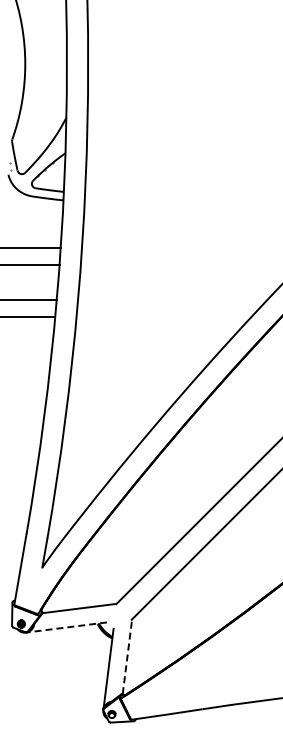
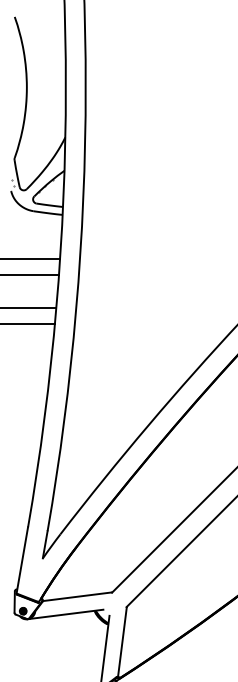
line: (66, 627) -> (65, 614), dashed -> solid
line: (127, 656) -> (122, 641), dashed -> solid

